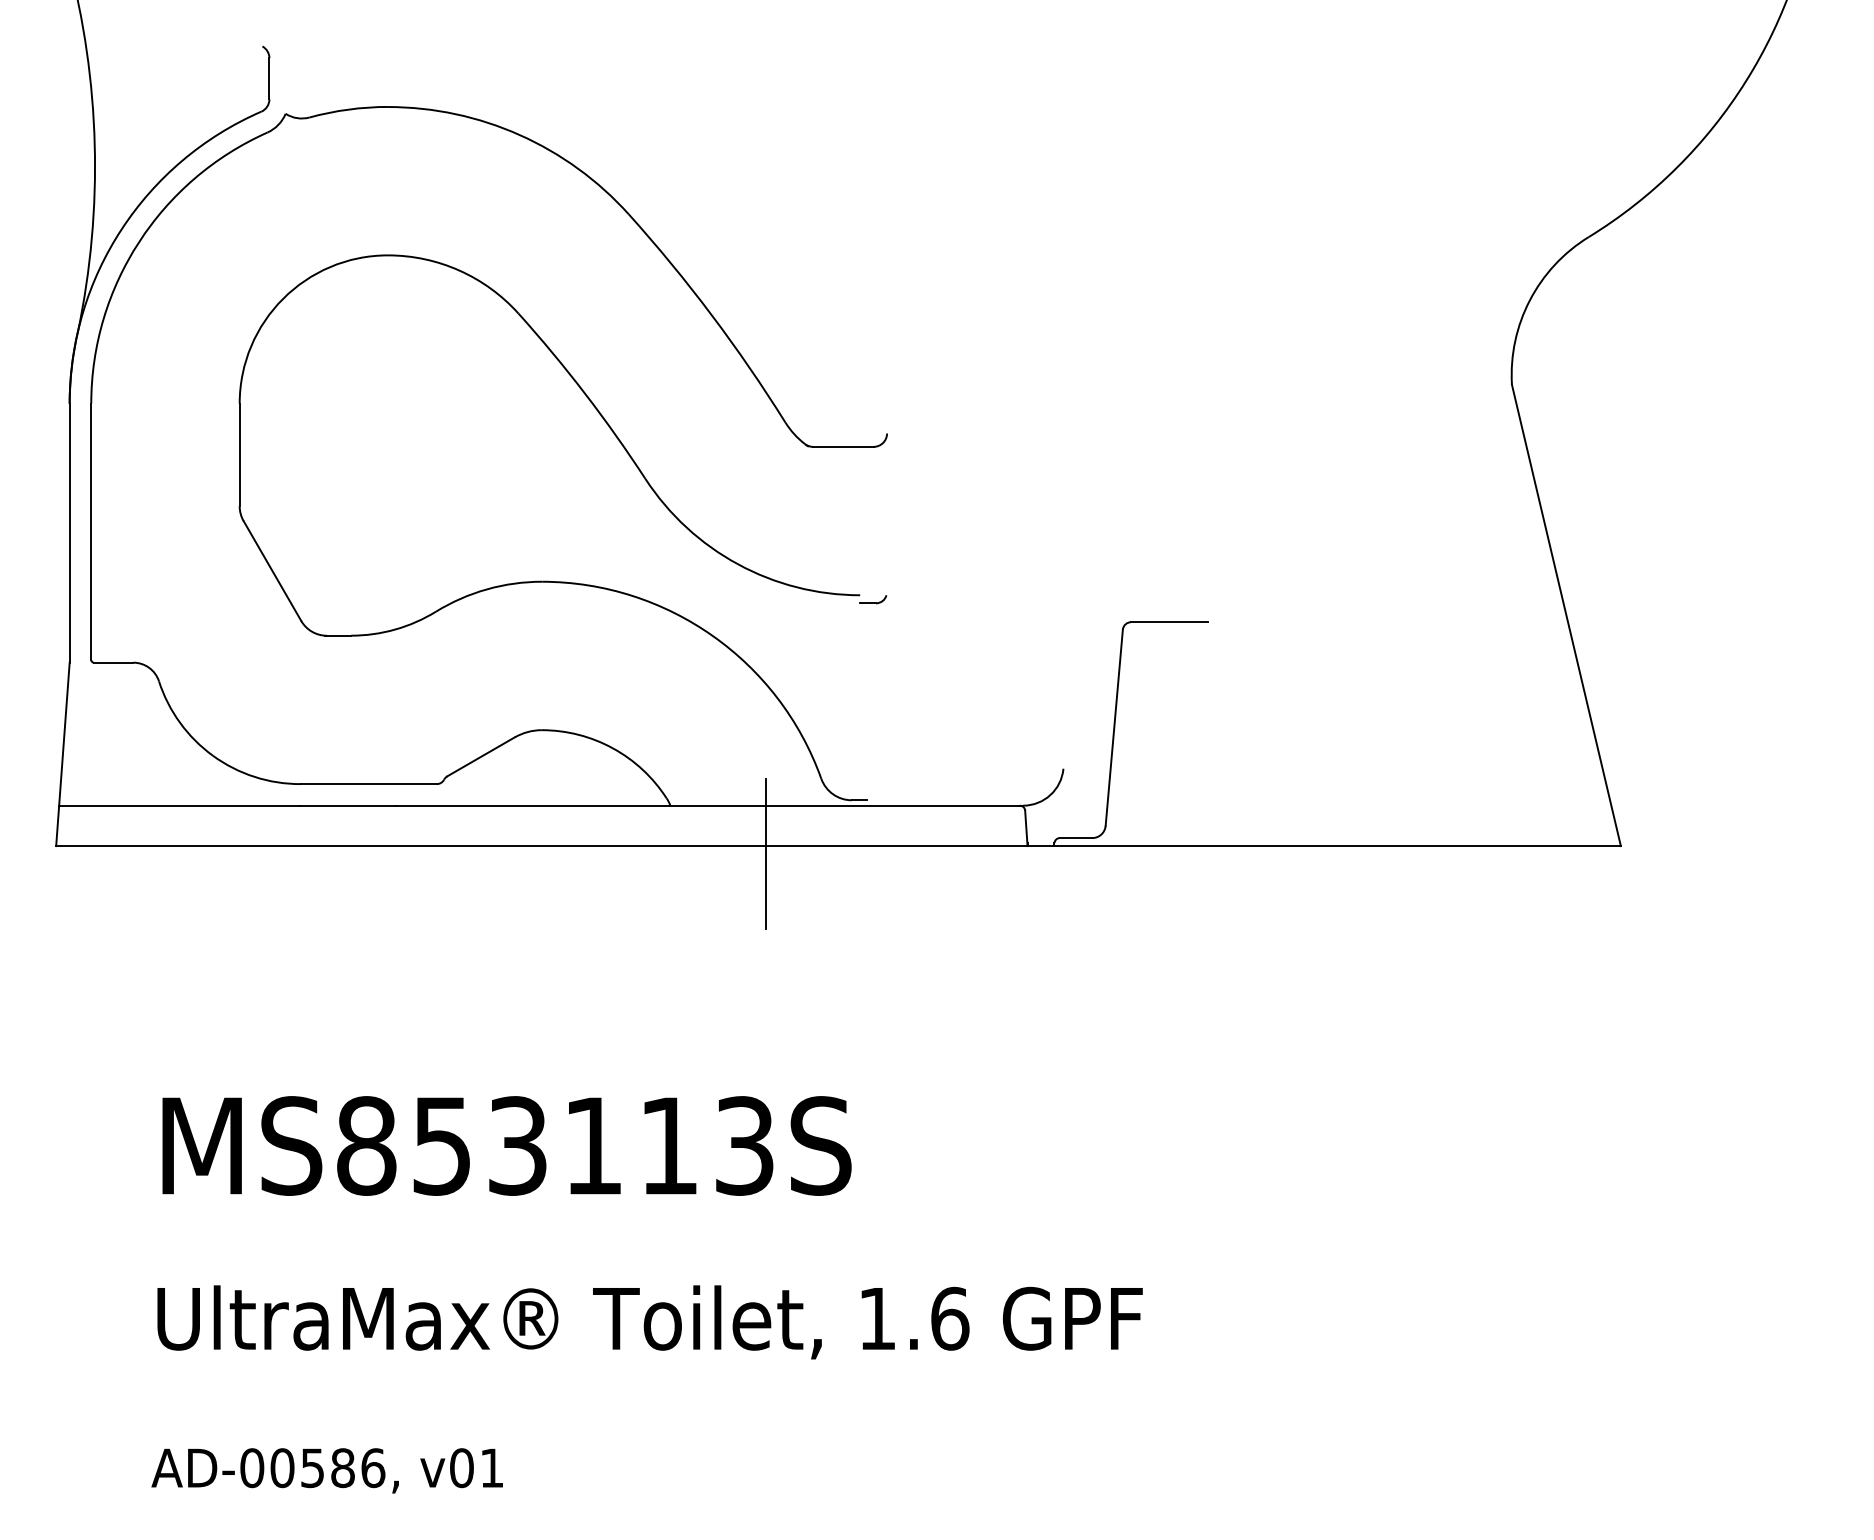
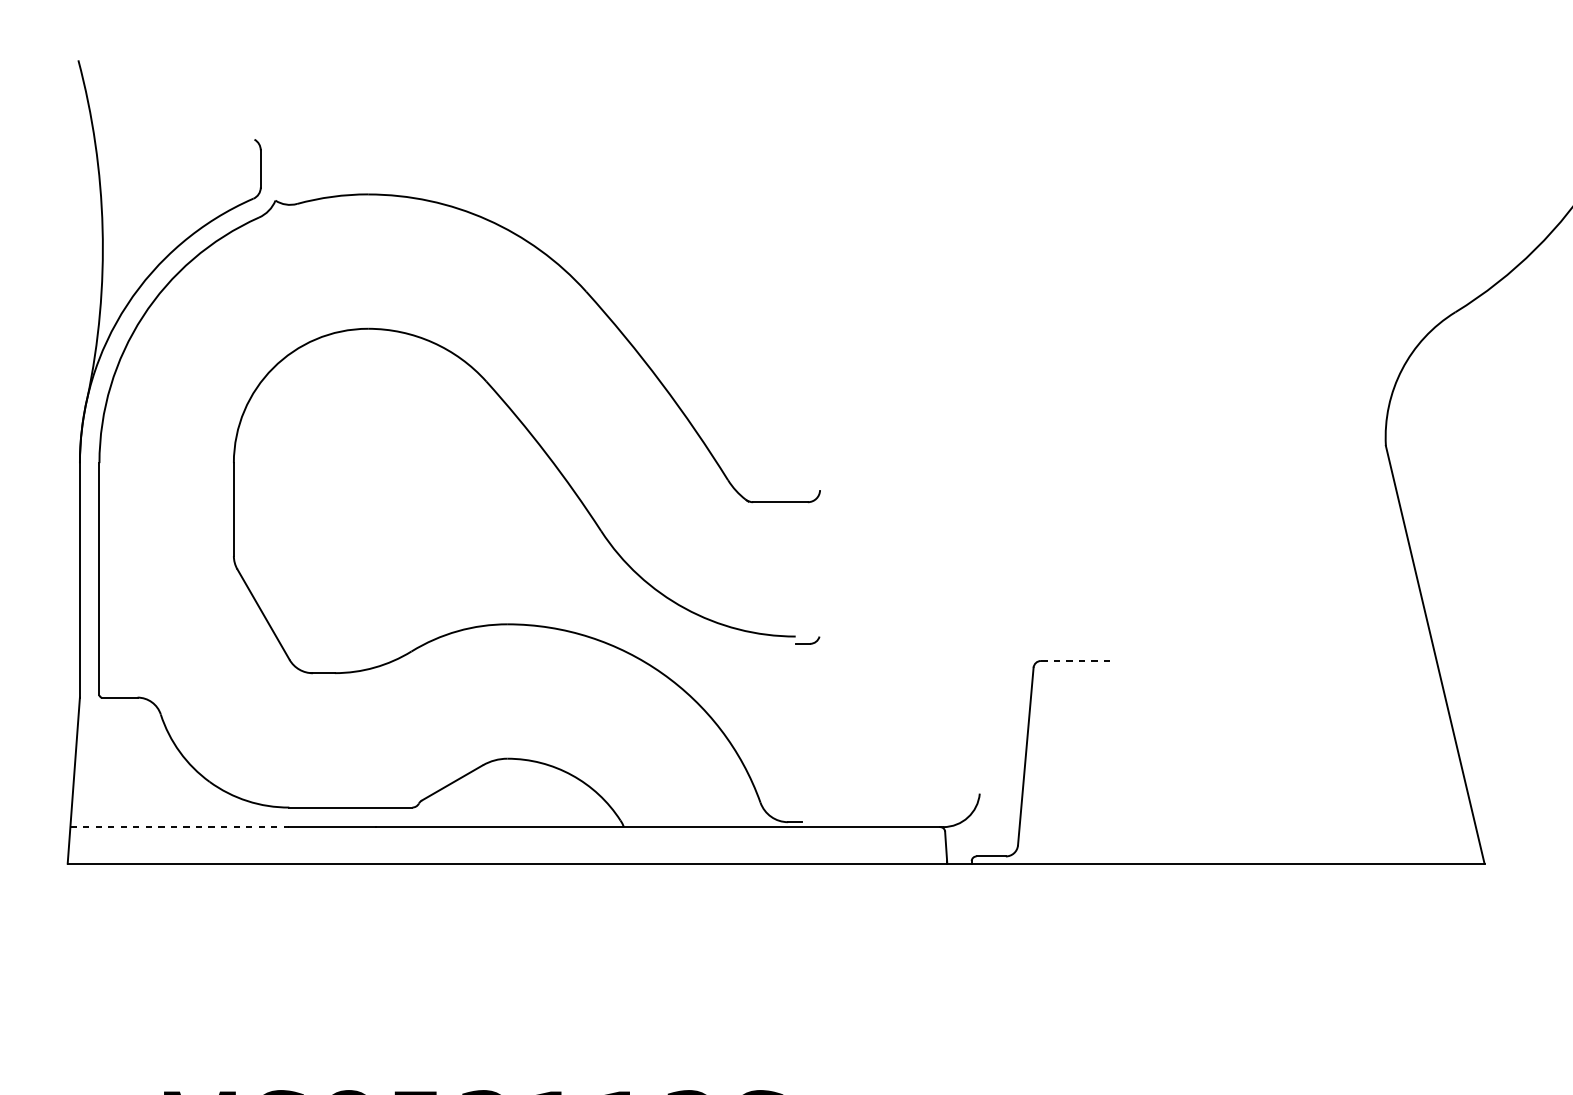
line: (1168, 622) -> (1074, 661), solid -> dashed
line: (180, 805) -> (180, 826), solid -> dashed
line: (765, 853) -> (709, 870), removed

